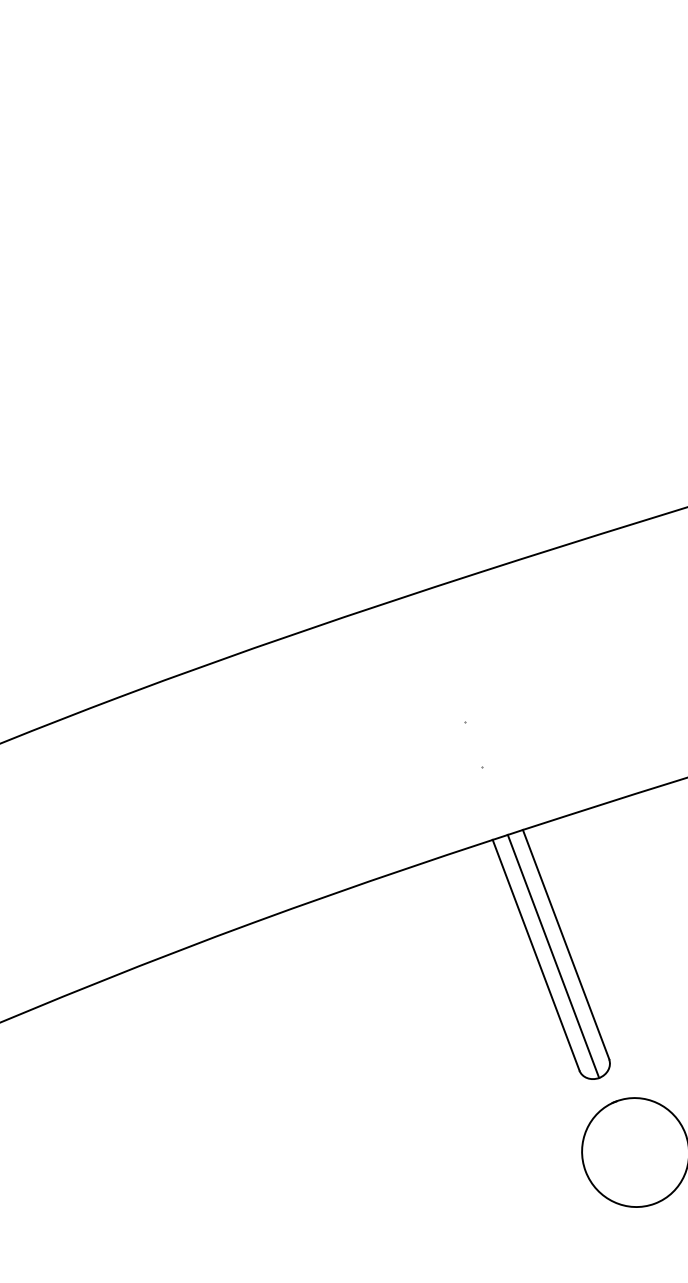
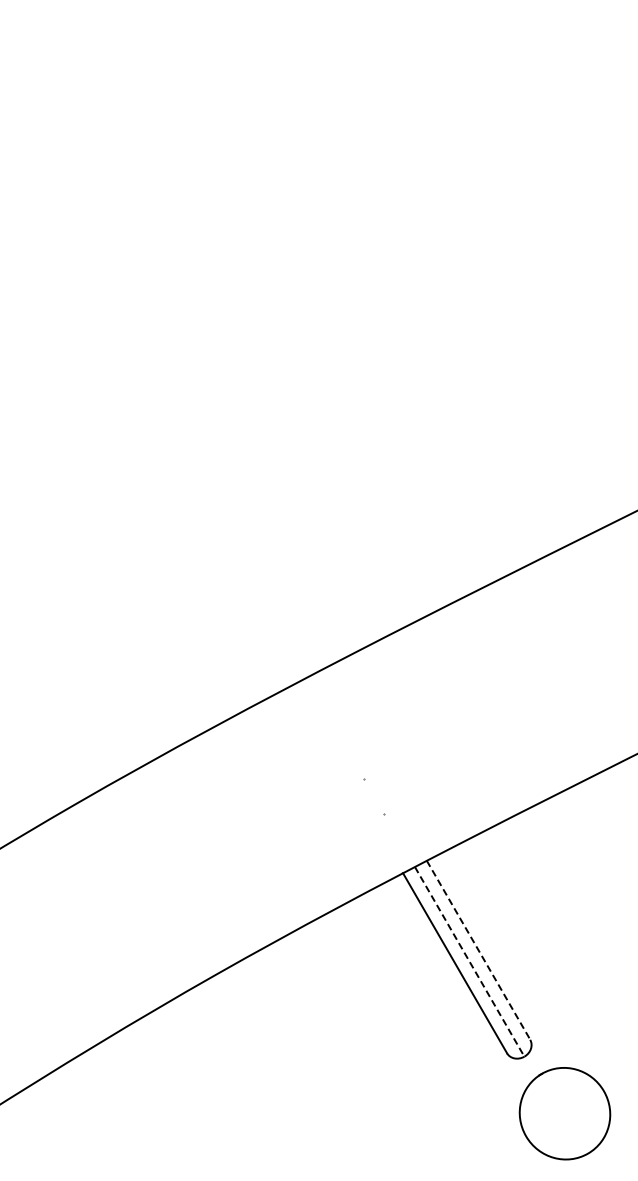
line: (566, 944) -> (478, 950), solid -> dashed
line: (553, 956) -> (469, 961), solid -> dashed

